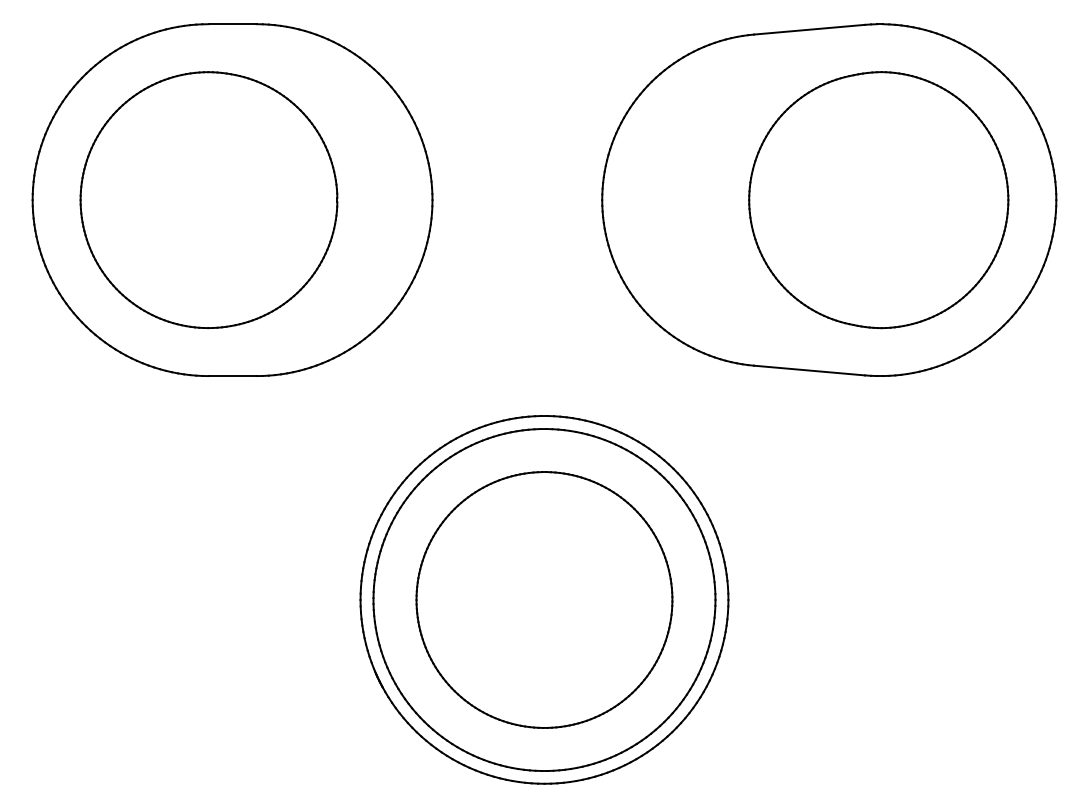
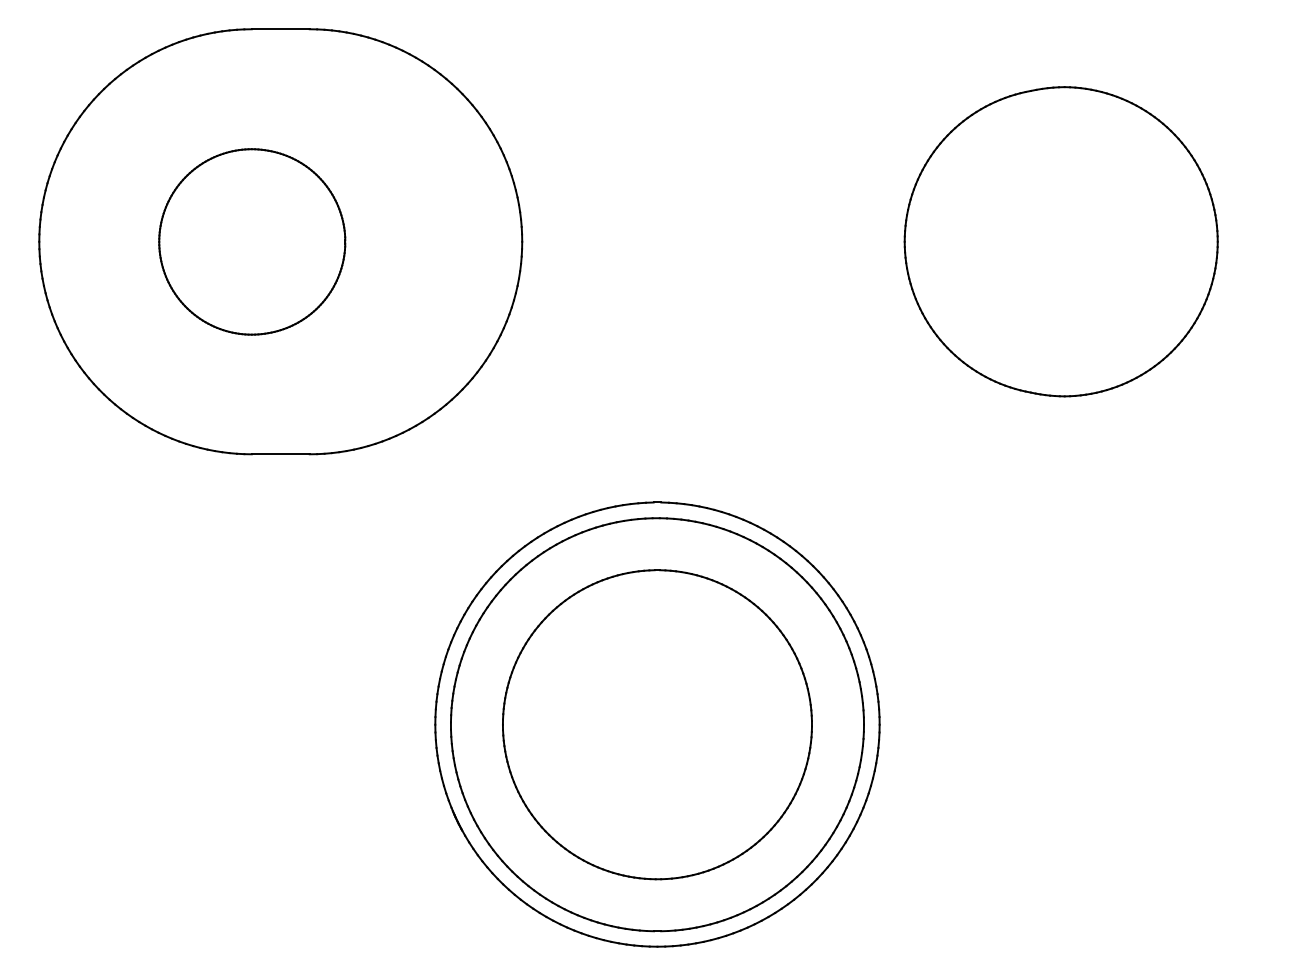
part: (829, 199) -> (1001, 241), removed
part: (208, 200) -> (251, 242), size x0.6

